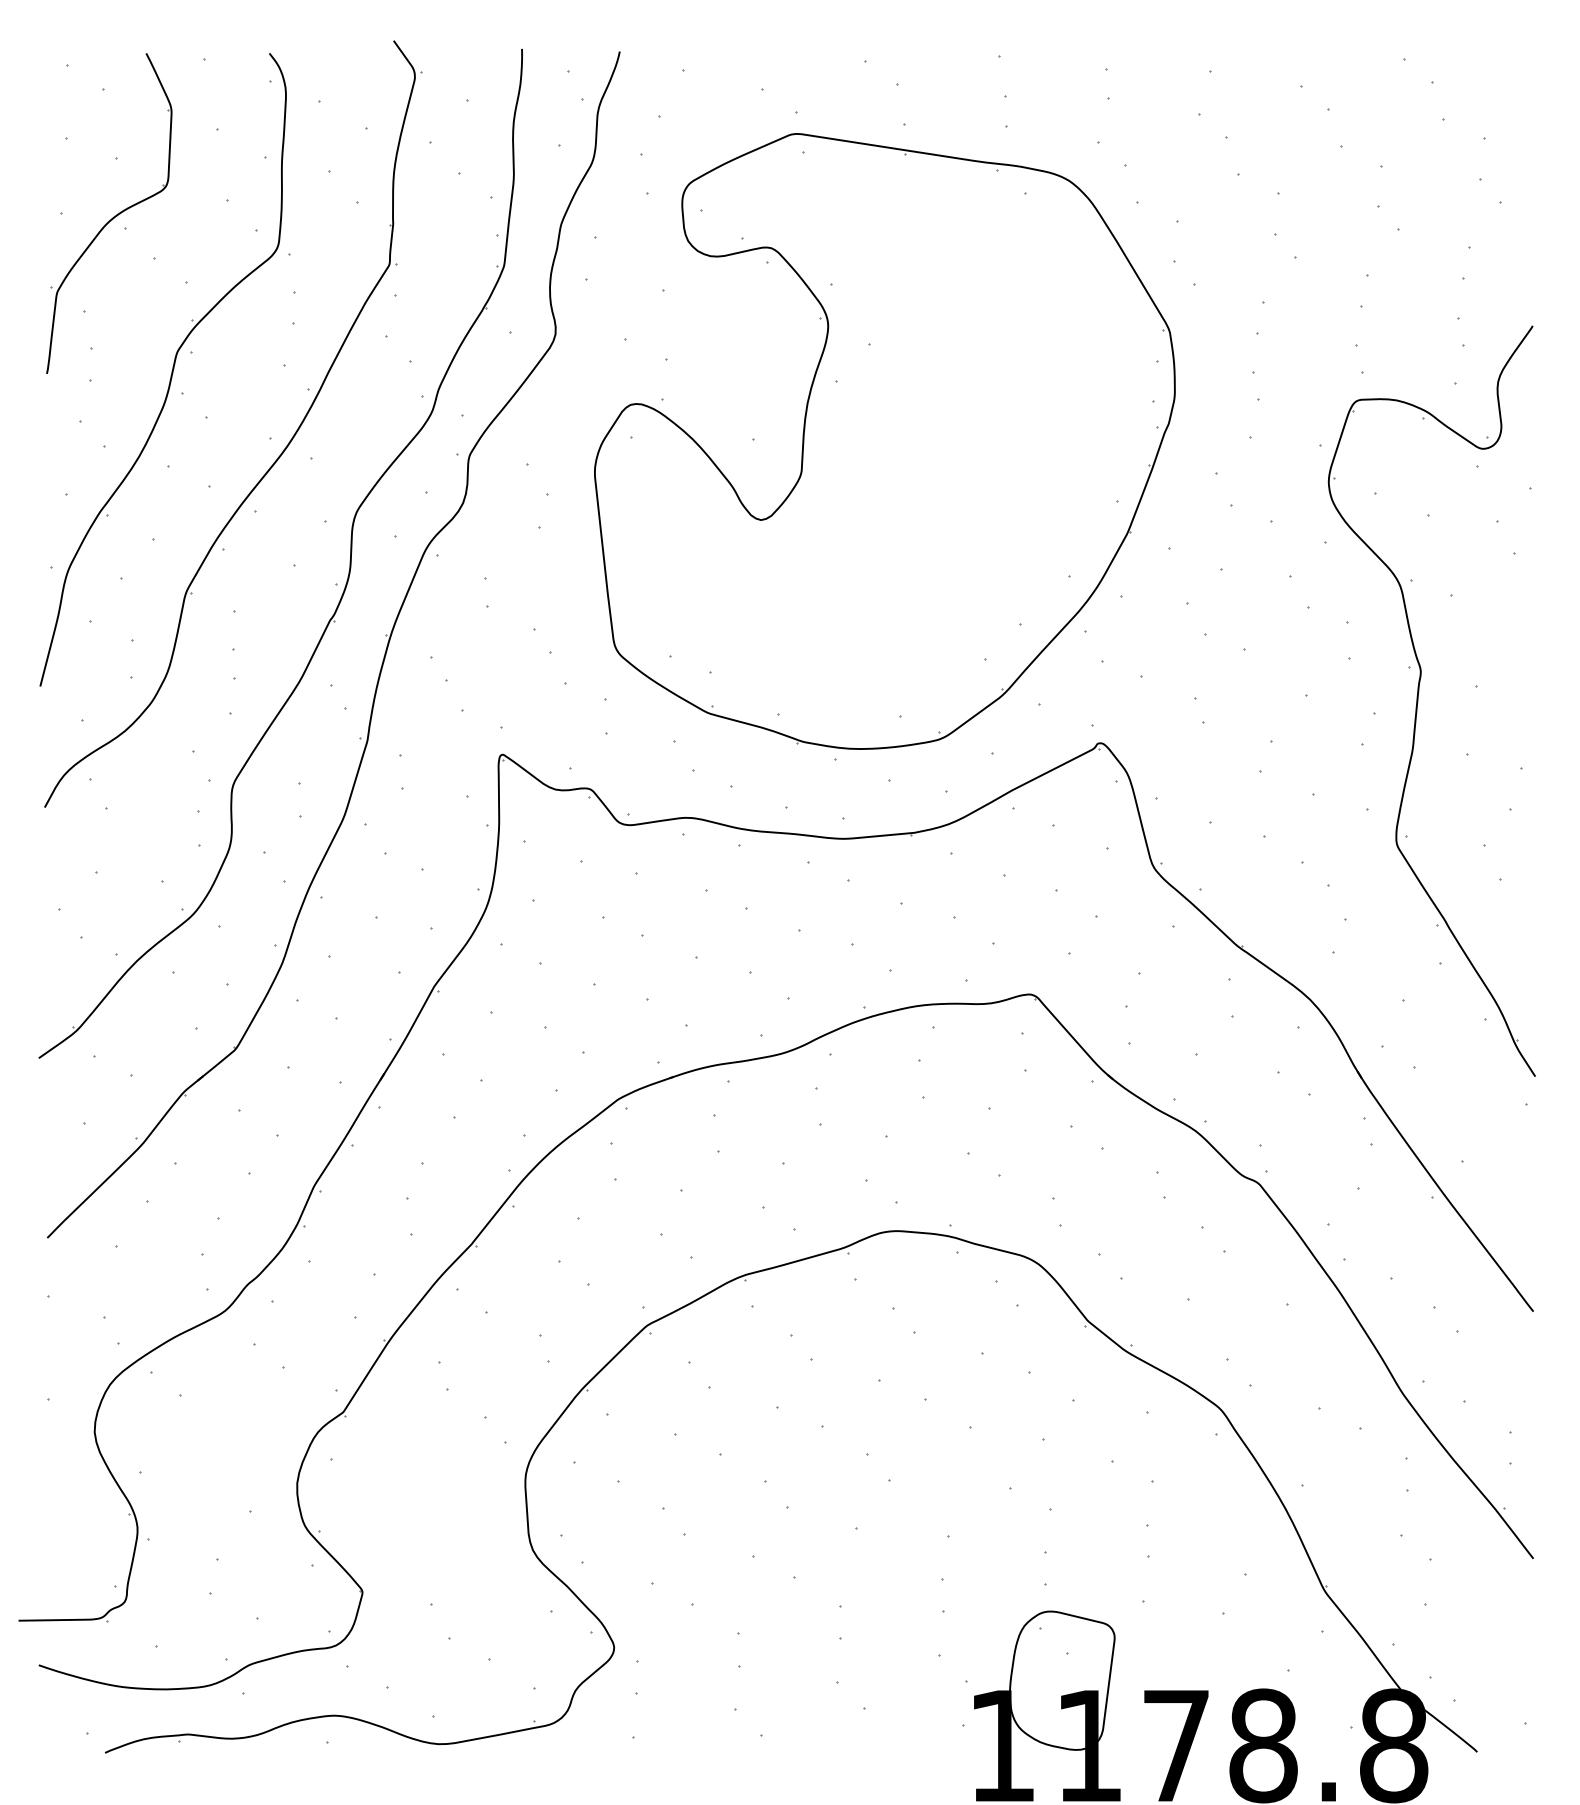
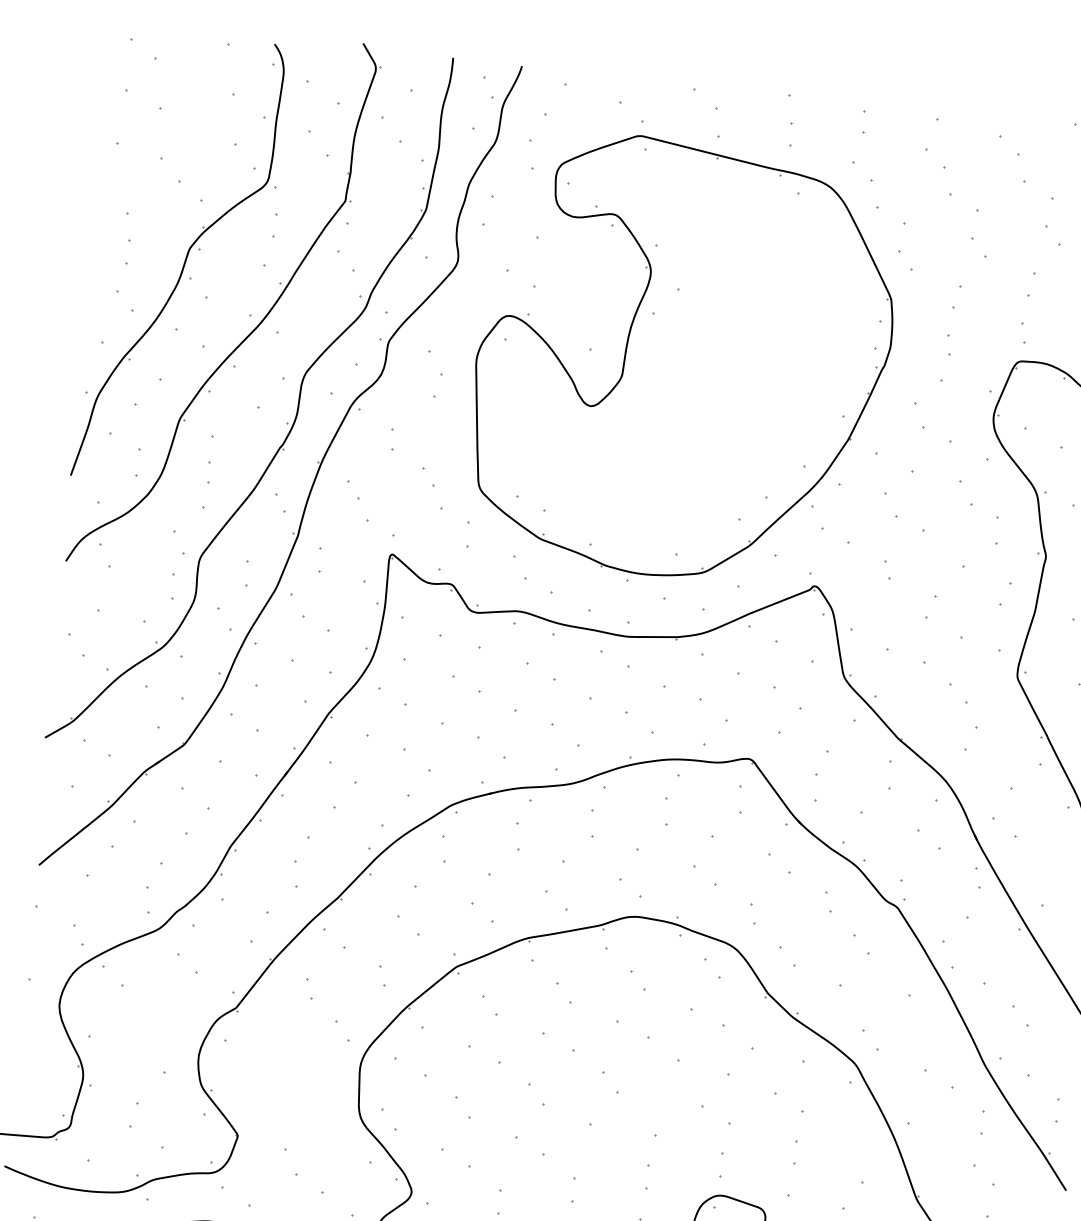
part: (109, 213) -> (151, 146), removed

